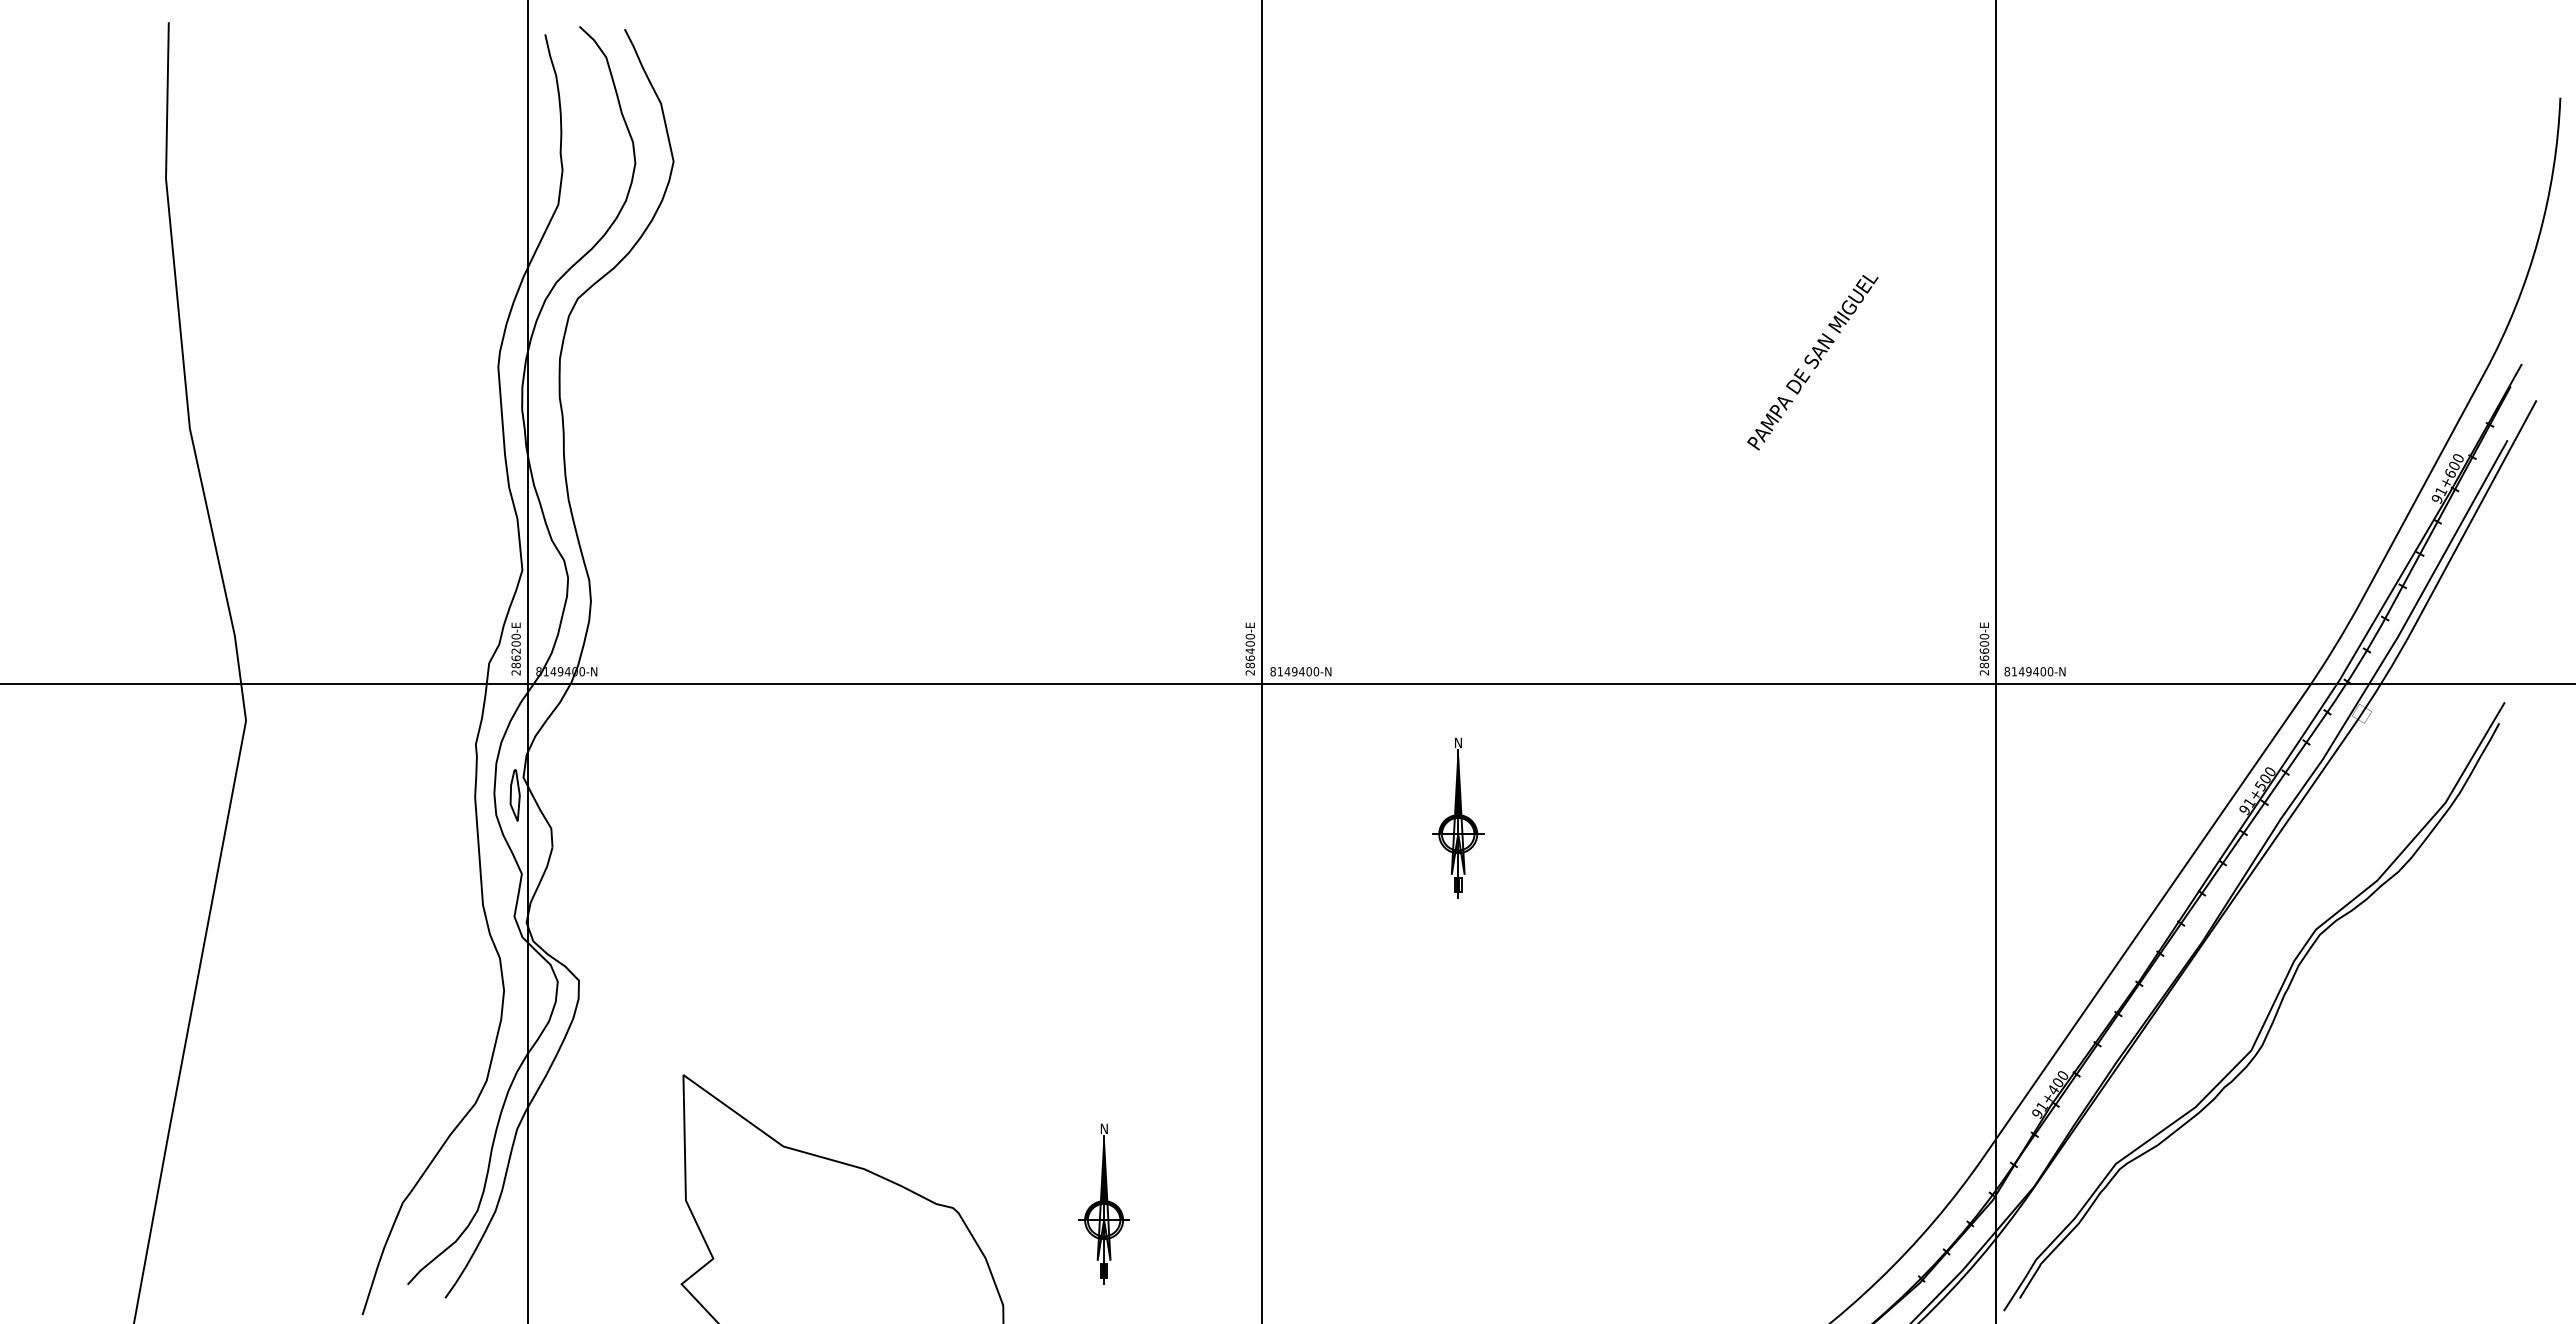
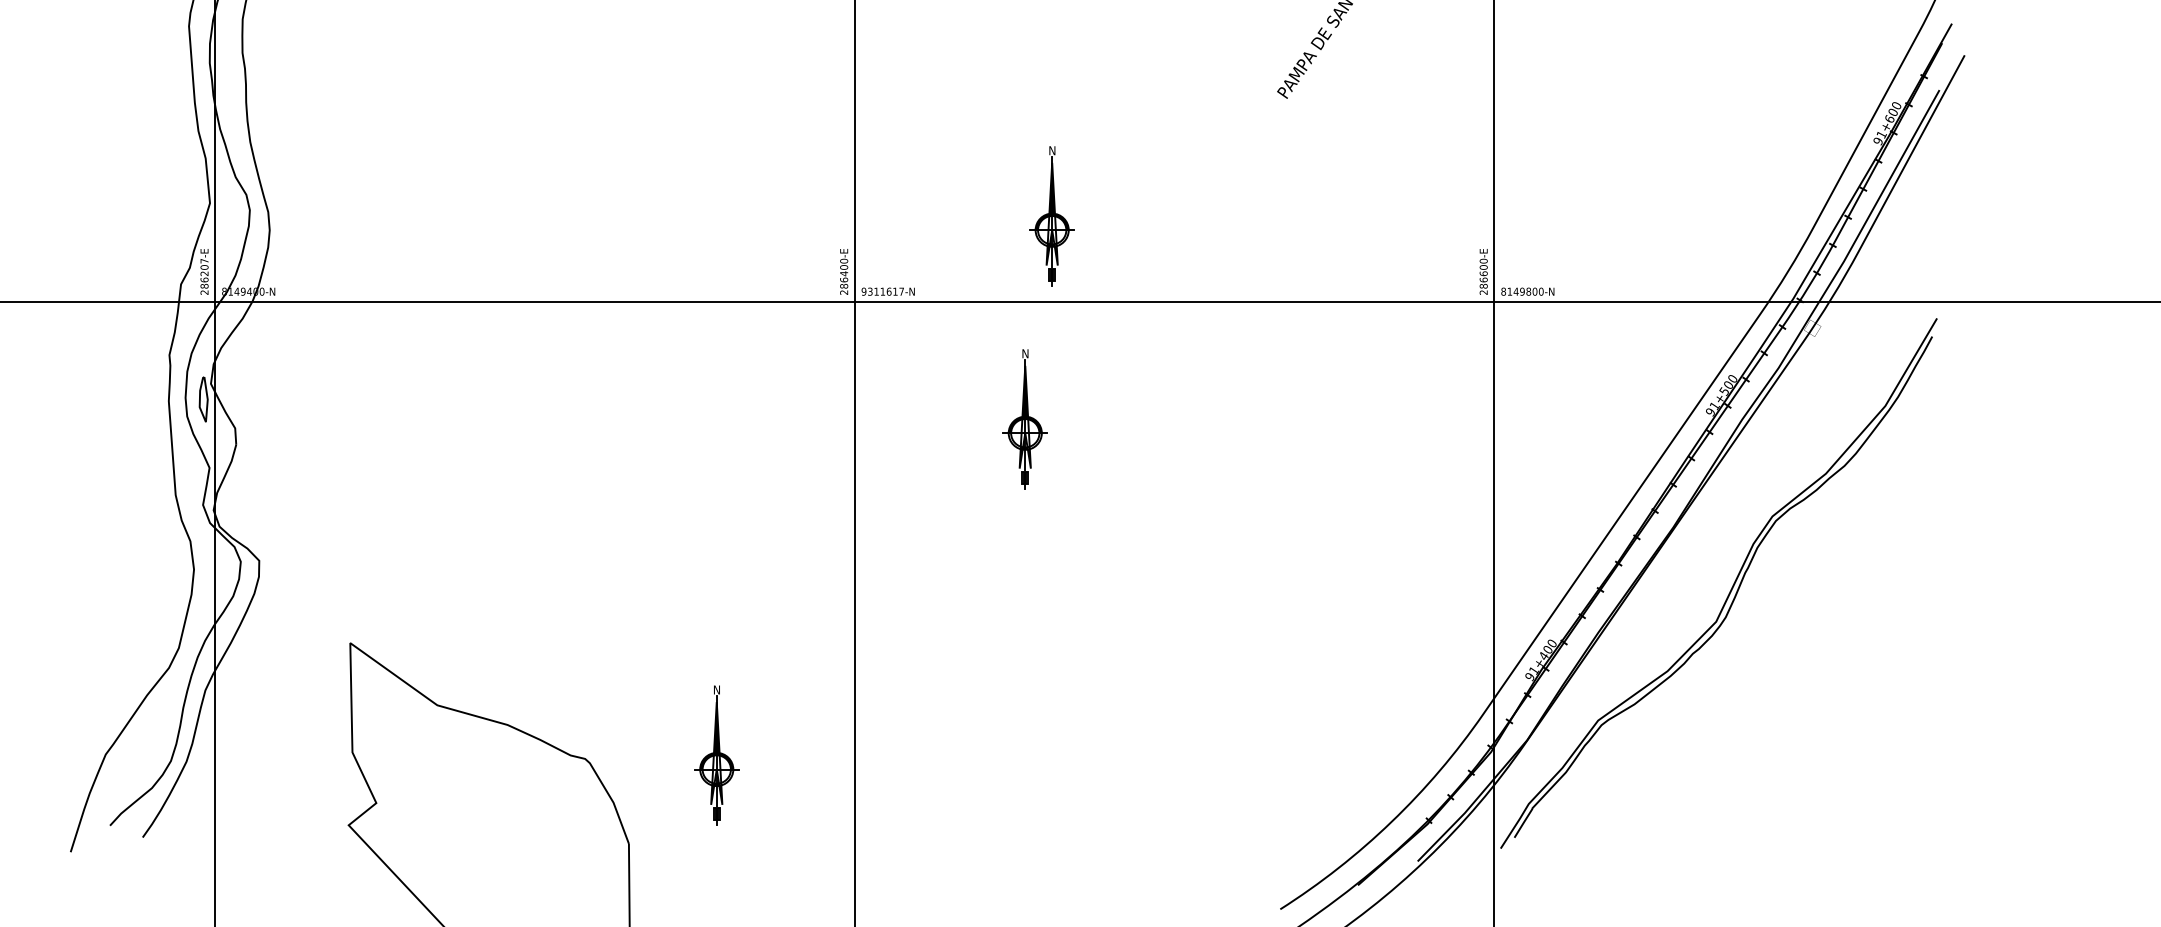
part: (1488, 584) -> (1051, 215), added
text: (515, 636) -> (203, 261), 286200-E -> 286207-E
text: (1294, 671) -> (882, 291), 8149400-N -> 9311617-N
text: (2036, 671) -> (1529, 291), 8149400-N -> 8149800-N

